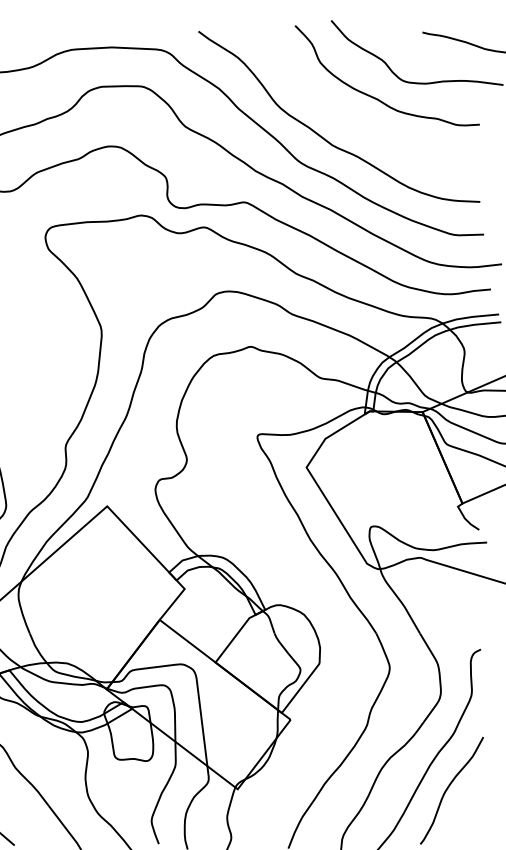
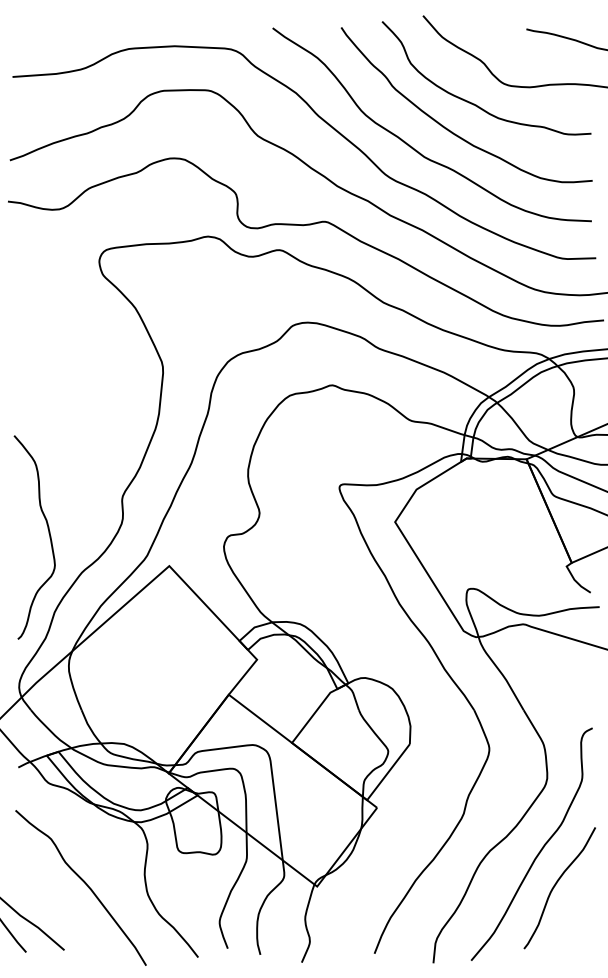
curve: (354, 120) -> (449, 129), added

